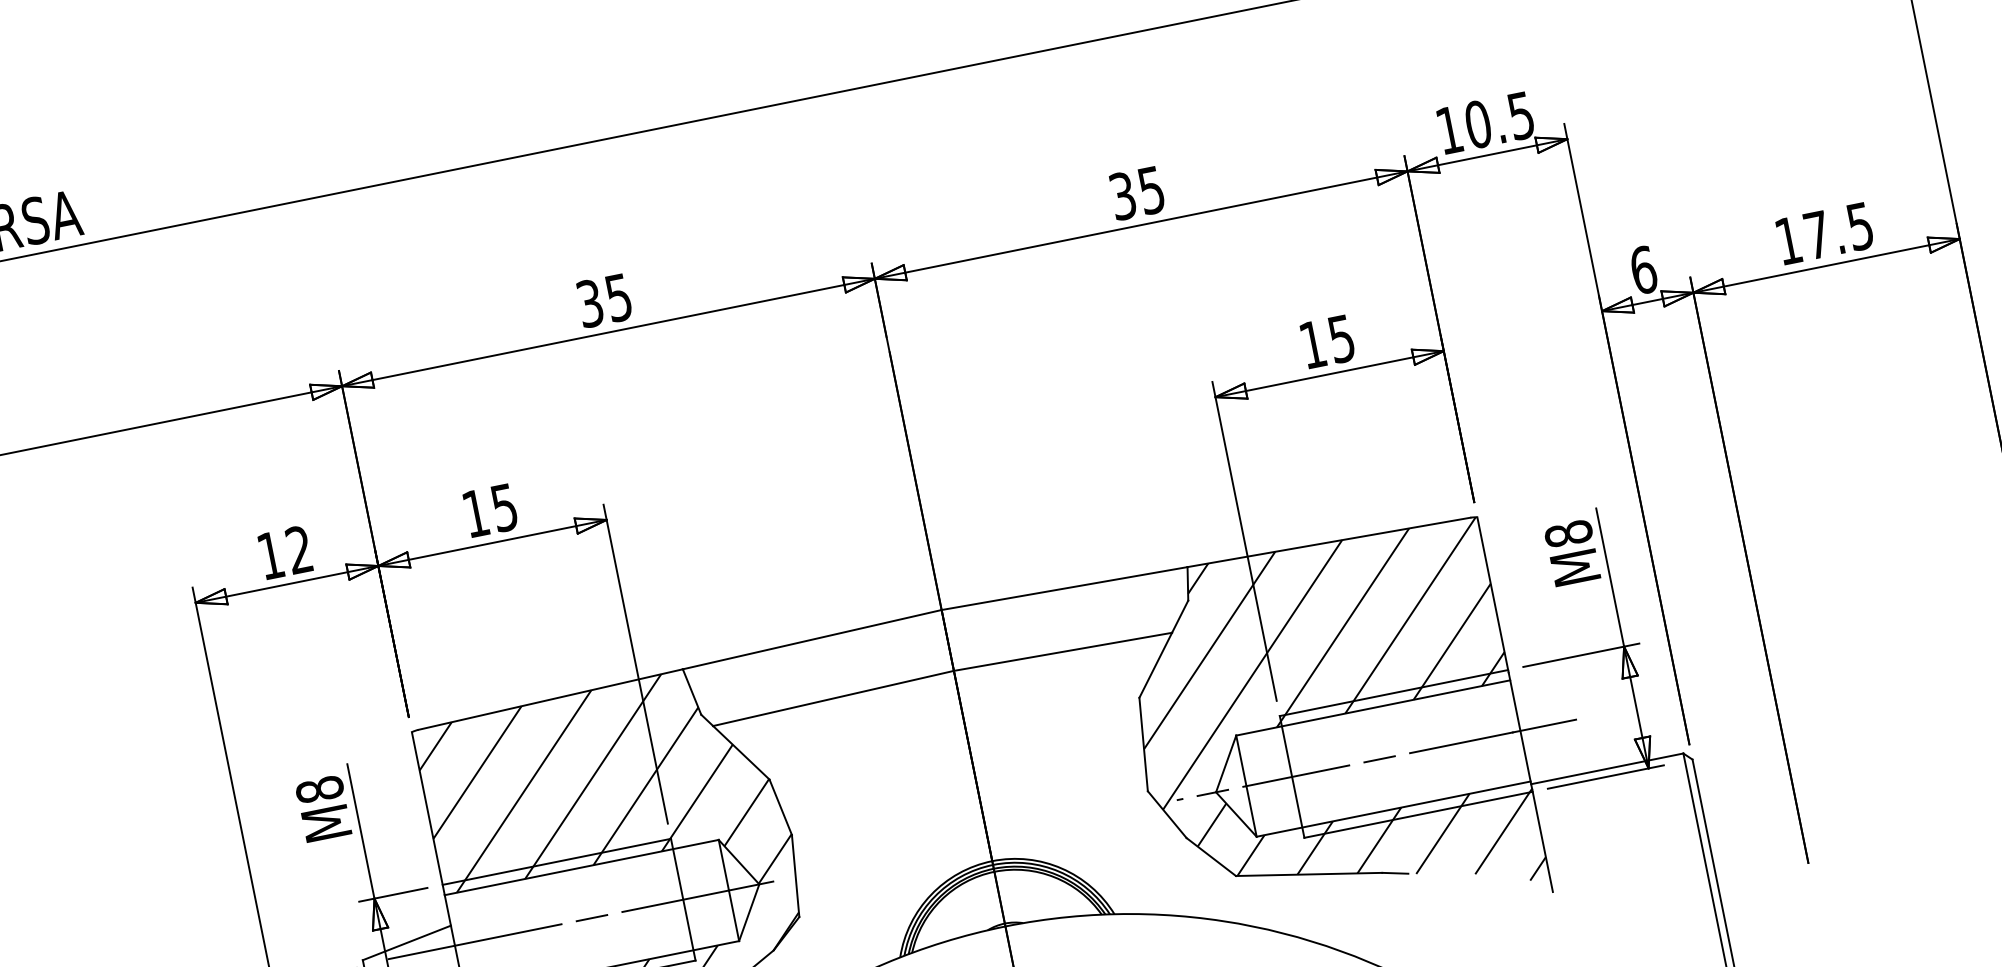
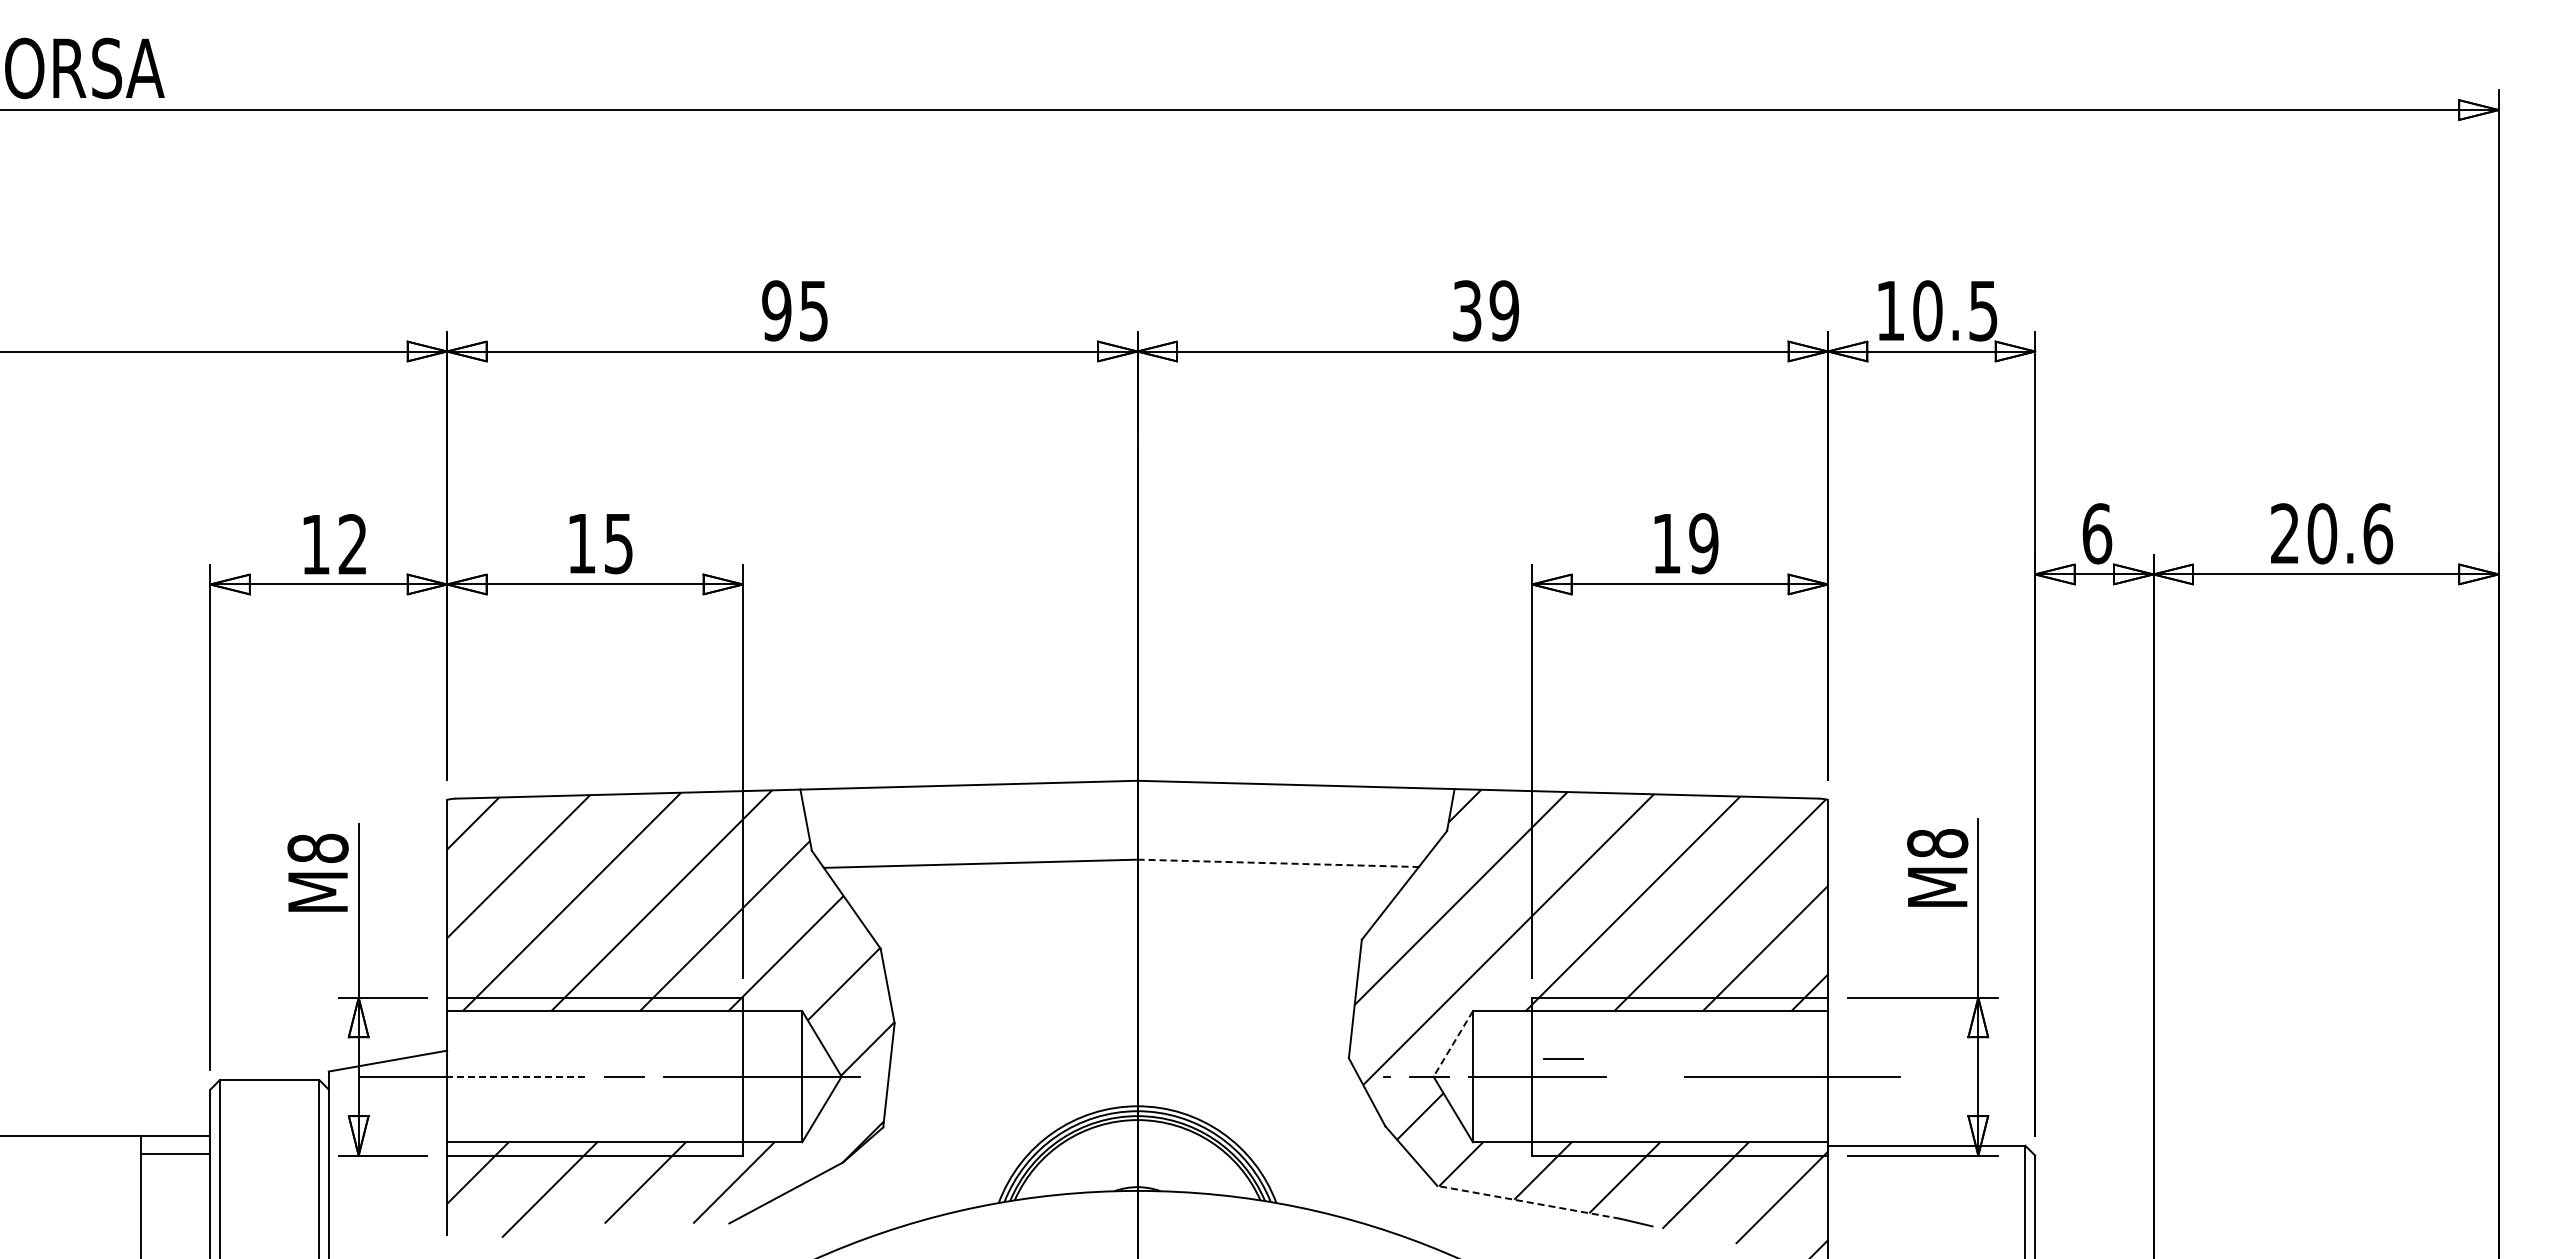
text: (1150, 190) -> (1503, 310), 35 -> 39
text: (1825, 233) -> (2332, 533), 17.5 -> 20.6
text: (589, 303) -> (776, 310), 35 -> 95
text: (1341, 338) -> (1703, 543), 15 -> 19
line: (1063, 651) -> (1278, 863), solid -> dashed
line: (1379, 759) -> (1563, 1058), moved
line: (1226, 764) -> (1453, 1044), solid -> dashed
line: (1308, 874) -> (1528, 1202), solid -> dashed
line: (507, 934) -> (515, 1076), solid -> dashed

